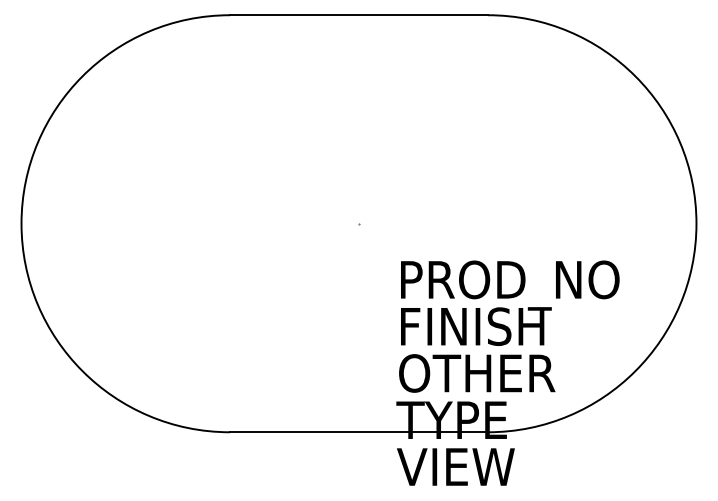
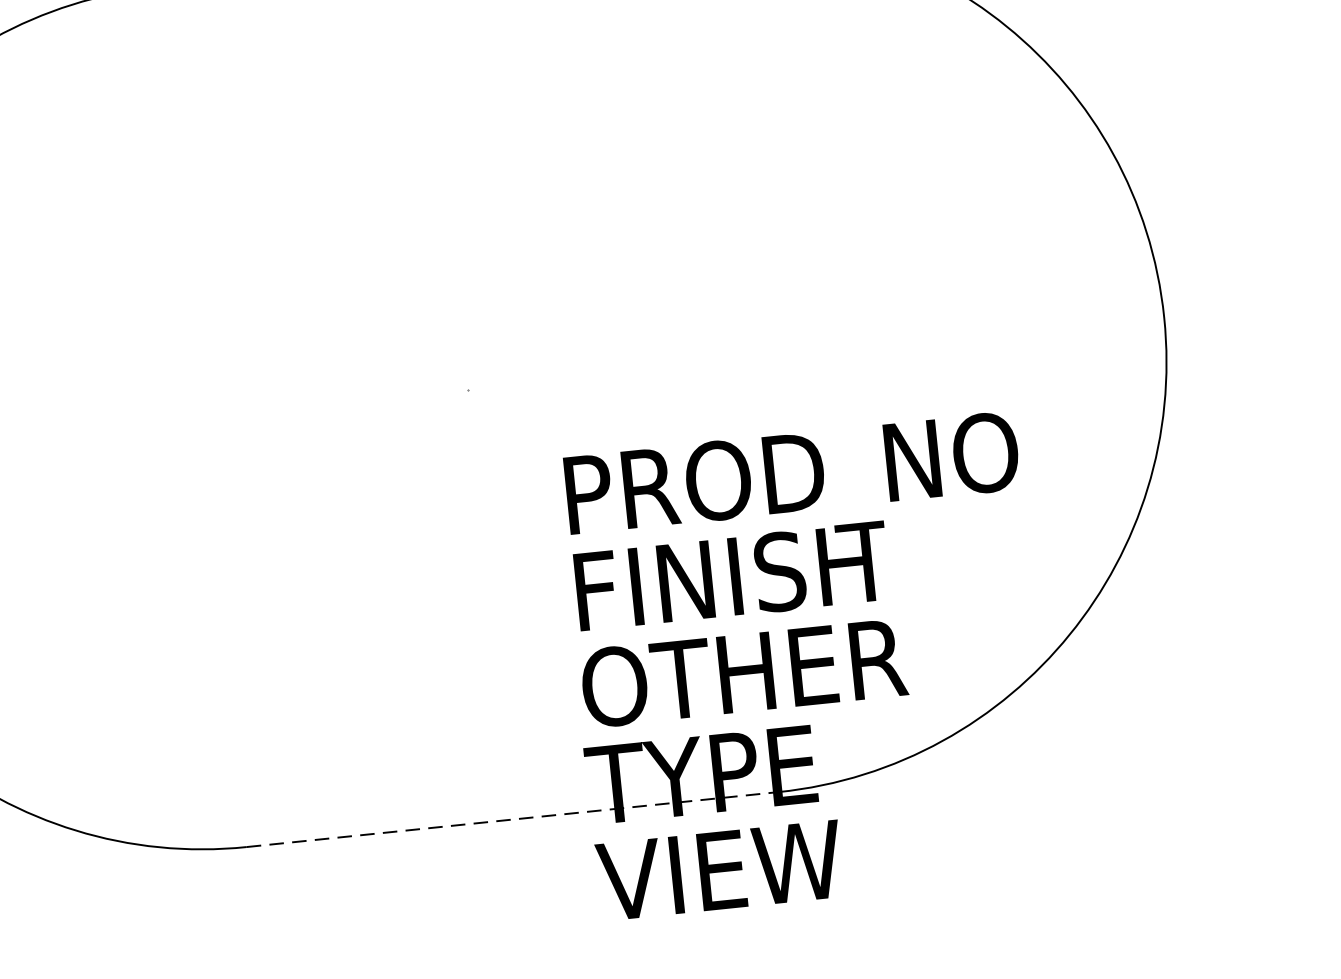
line: (358, 432) -> (511, 820), solid -> dashed

